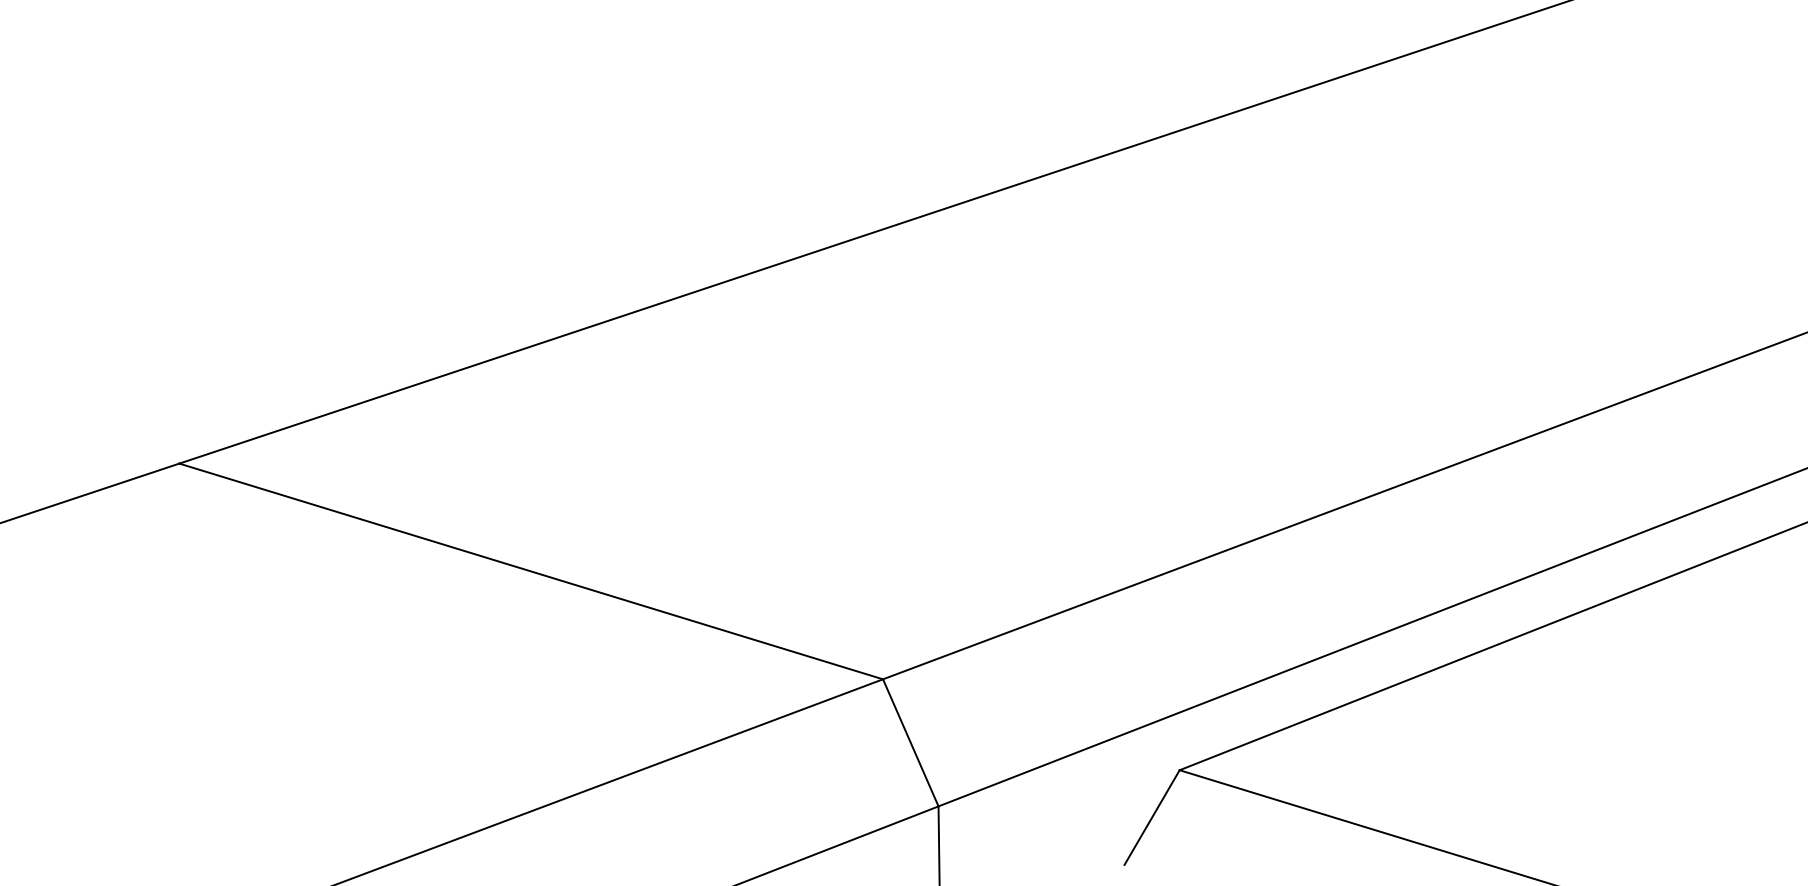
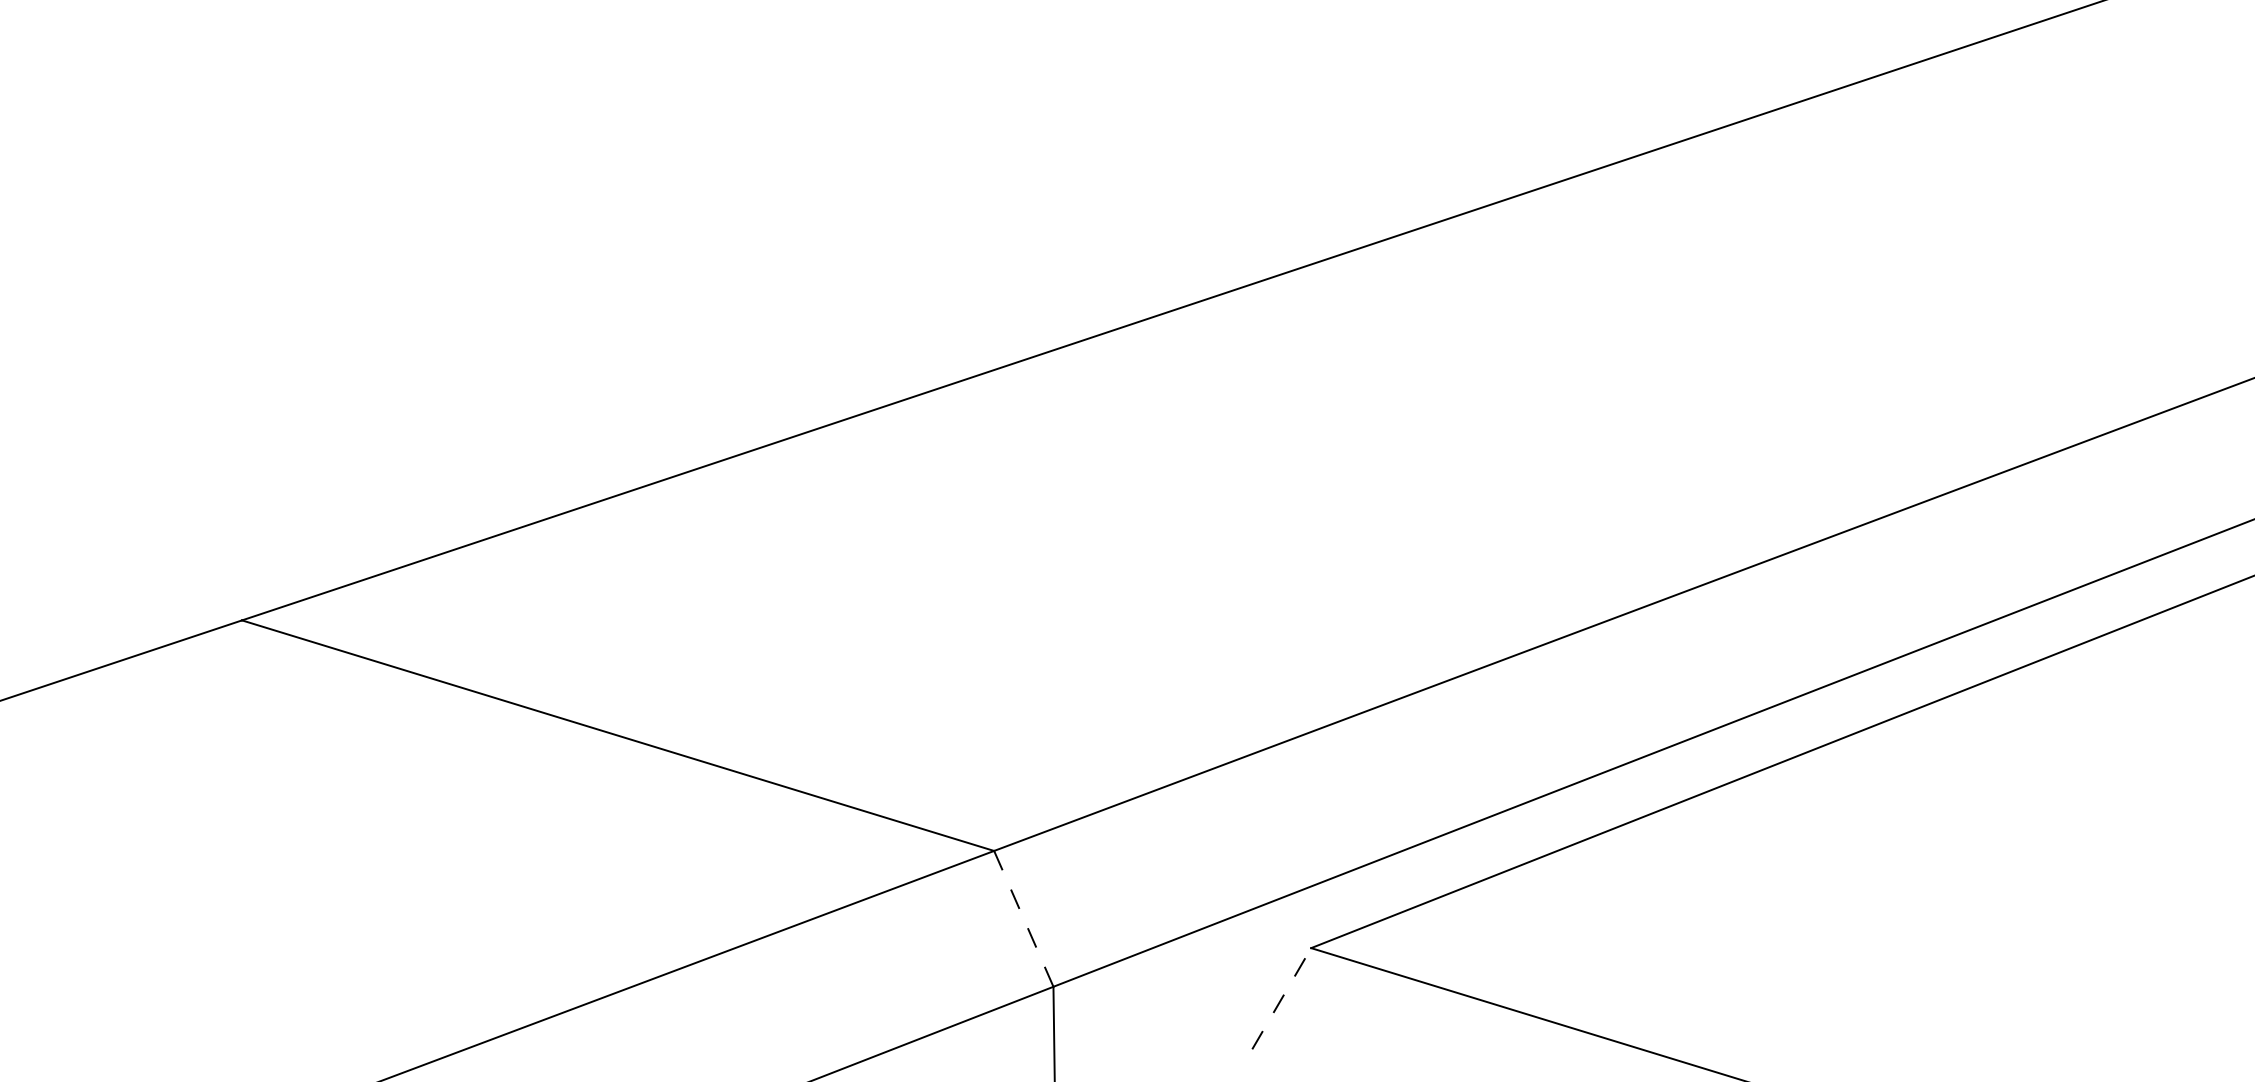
line: (911, 743) -> (1024, 919), solid -> dashed
line: (1151, 817) -> (1281, 998), solid -> dashed

